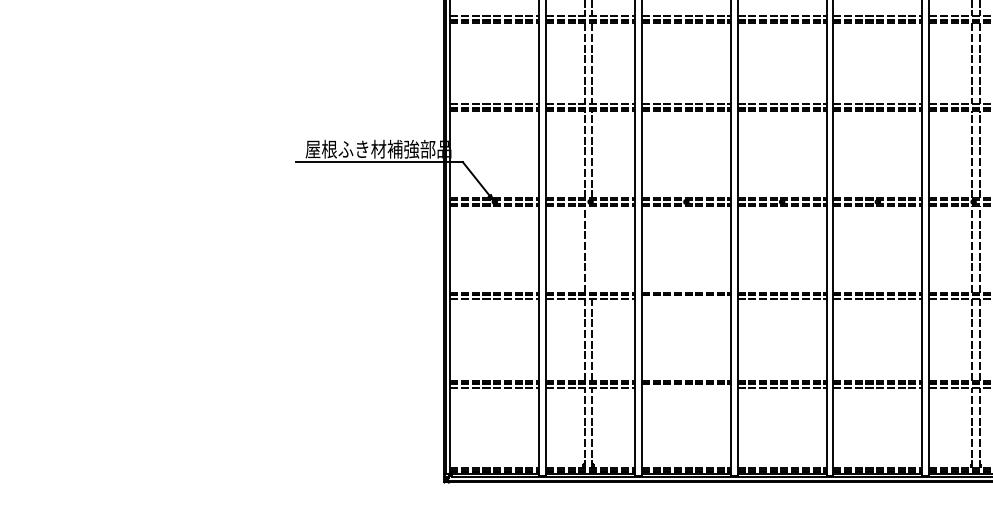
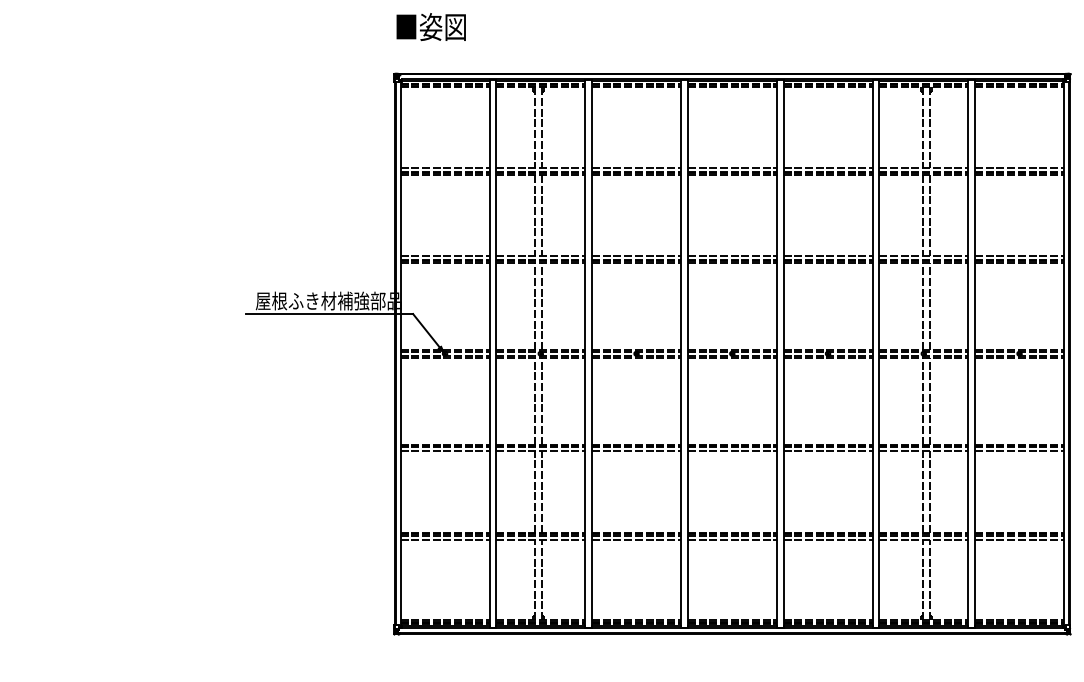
line: (592, 248) -> (542, 400), added
line: (686, 299) -> (636, 451), added
line: (686, 387) -> (636, 539), added

